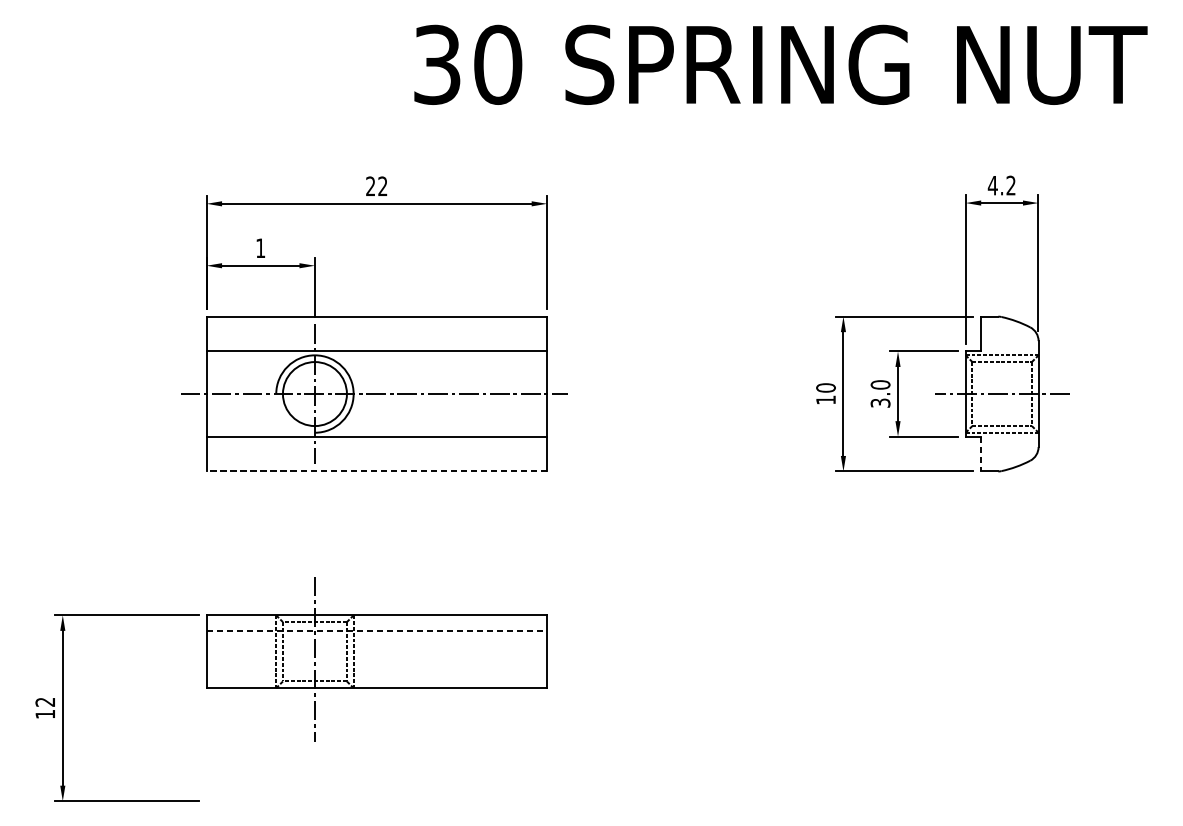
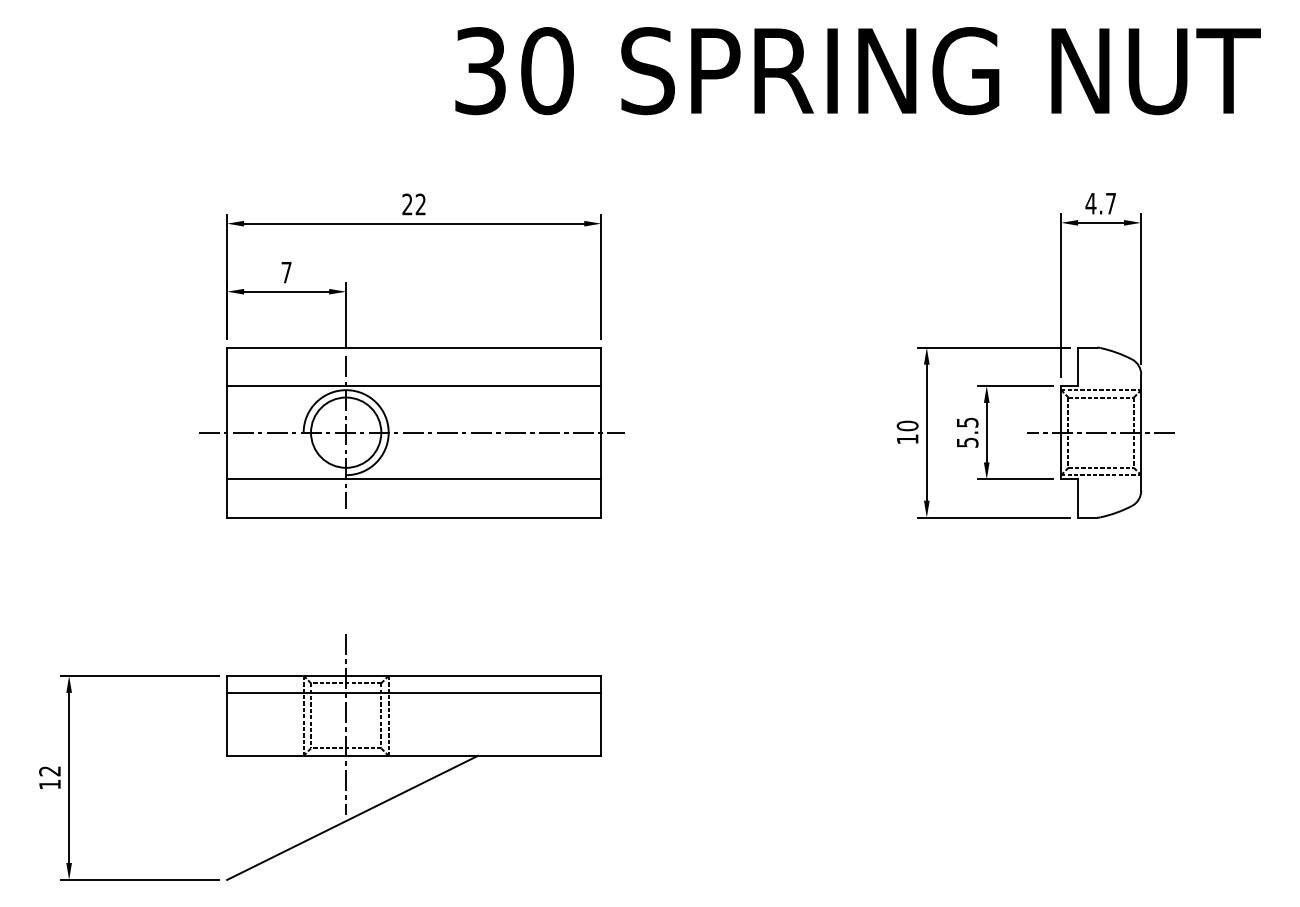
text: (1010, 185) -> (1110, 203), 4.2 -> 4.7
text: (260, 248) -> (286, 272), 1 -> 7
text: (880, 393) -> (967, 432), 3.0 -> 5.5
line: (981, 454) -> (1078, 499), dashed -> solid
line: (376, 471) -> (413, 517), dashed -> solid
line: (377, 630) -> (414, 692), dashed -> solid
line: (320, 744) -> (352, 817), added

